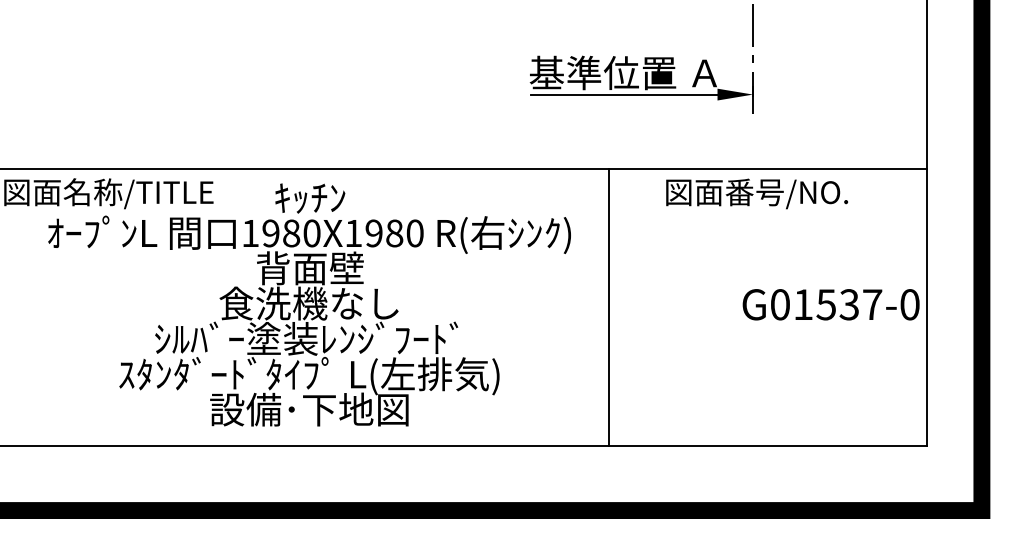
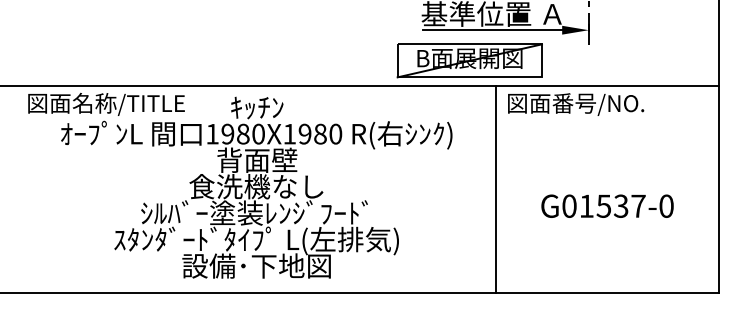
part: (593, 135) -> (469, 60), added
text: (757, 193) -> (576, 104), moved
text: (830, 304) -> (607, 206), moved
line: (609, 307) -> (496, 189), moved

